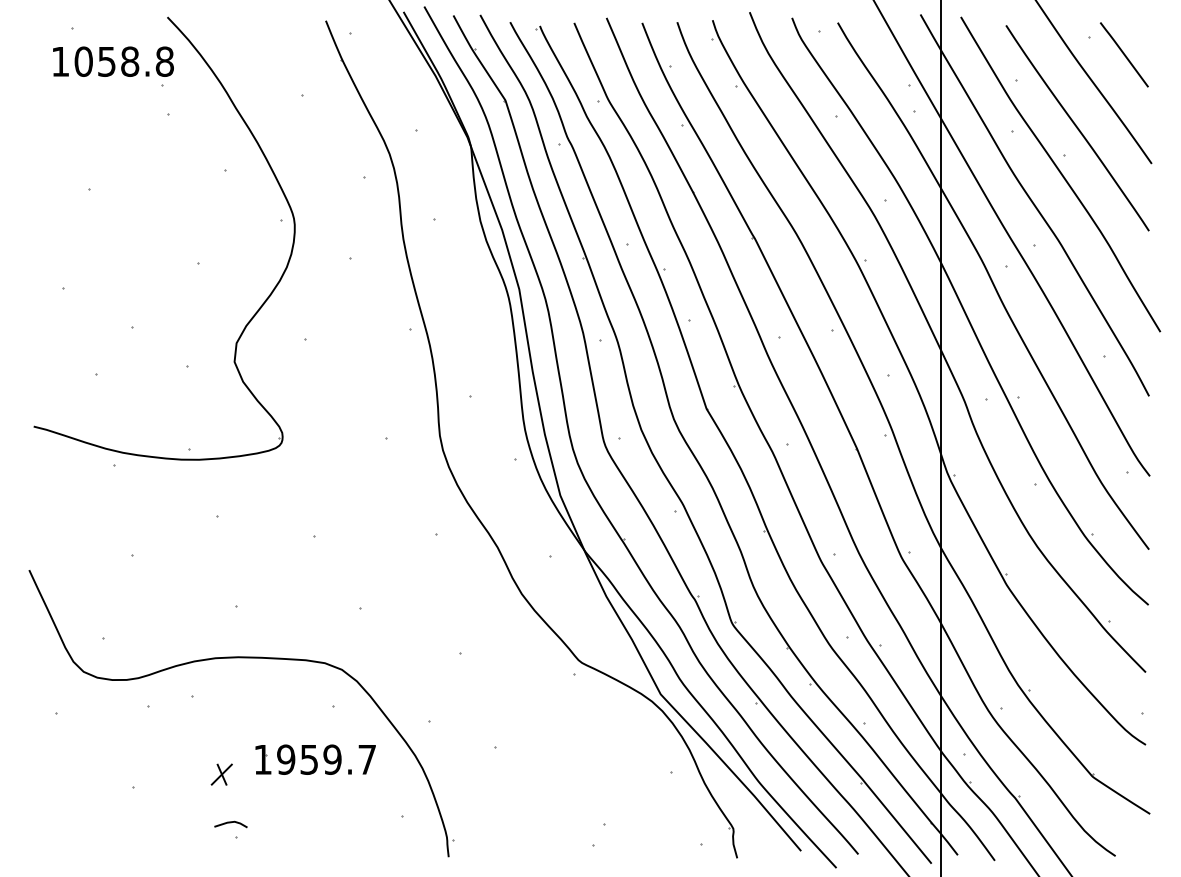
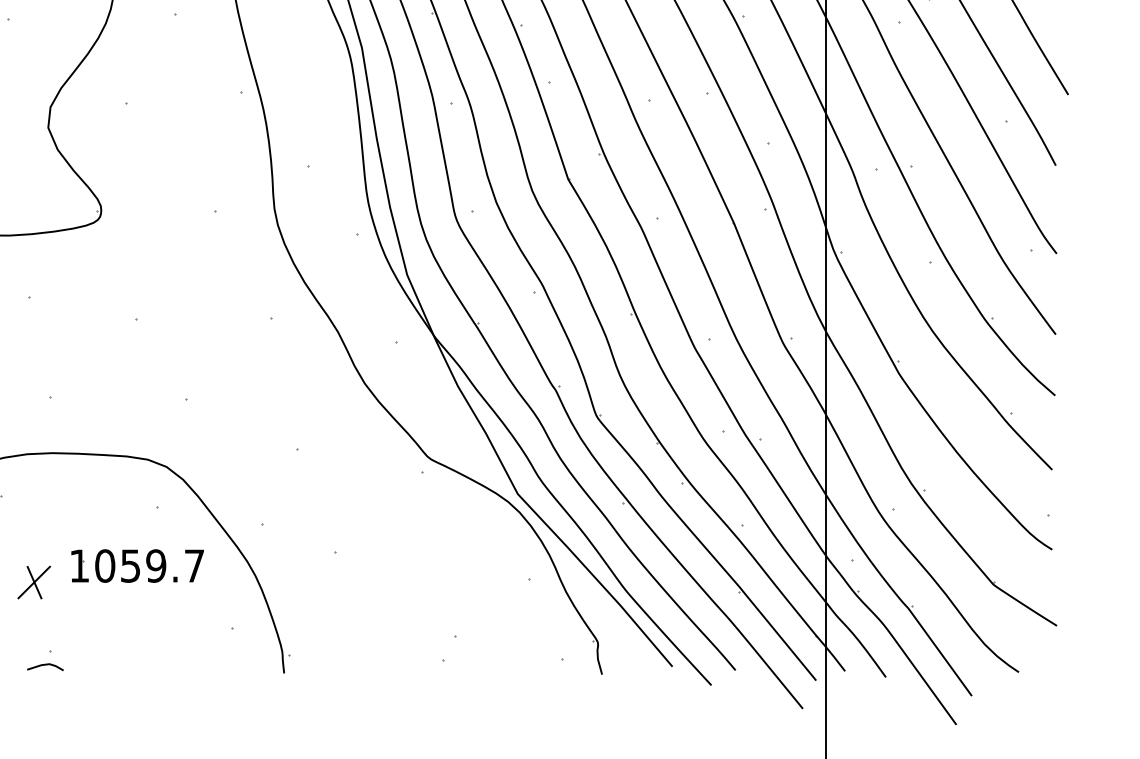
text: (286, 759) -> (105, 565), 1959.7 -> 1059.7
part: (221, 774) -> (33, 582), size x1.43
line: (230, 823) -> (44, 666), moved

